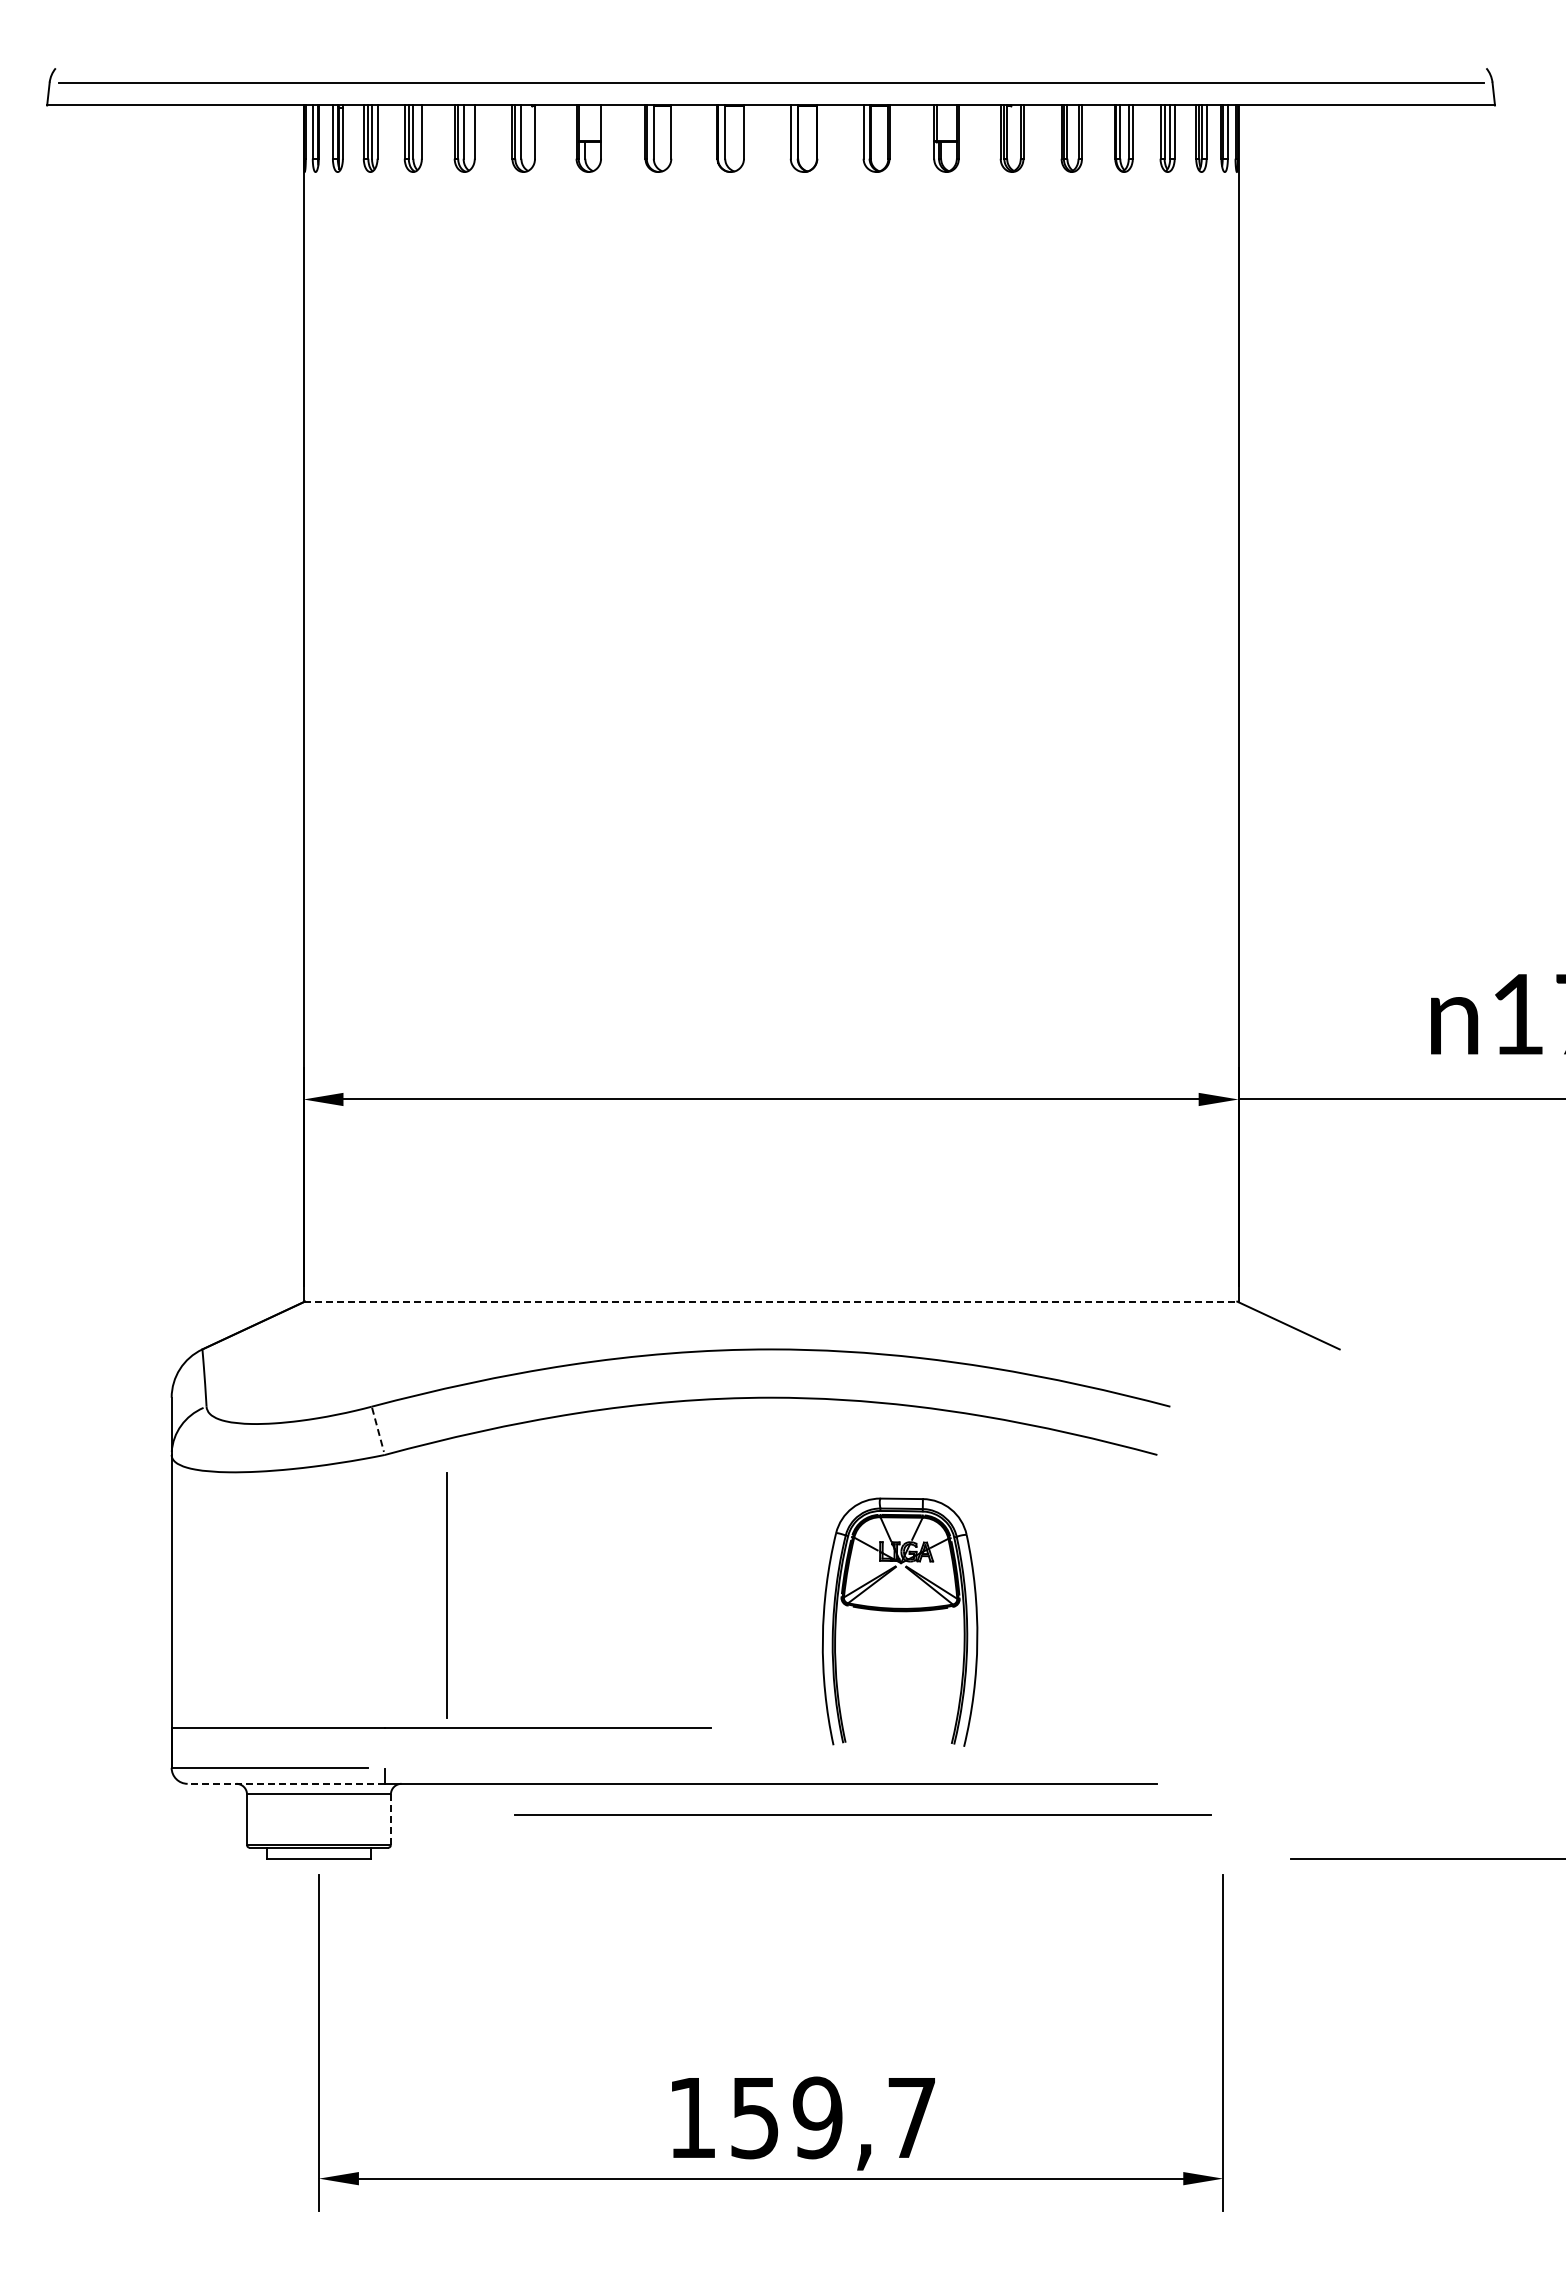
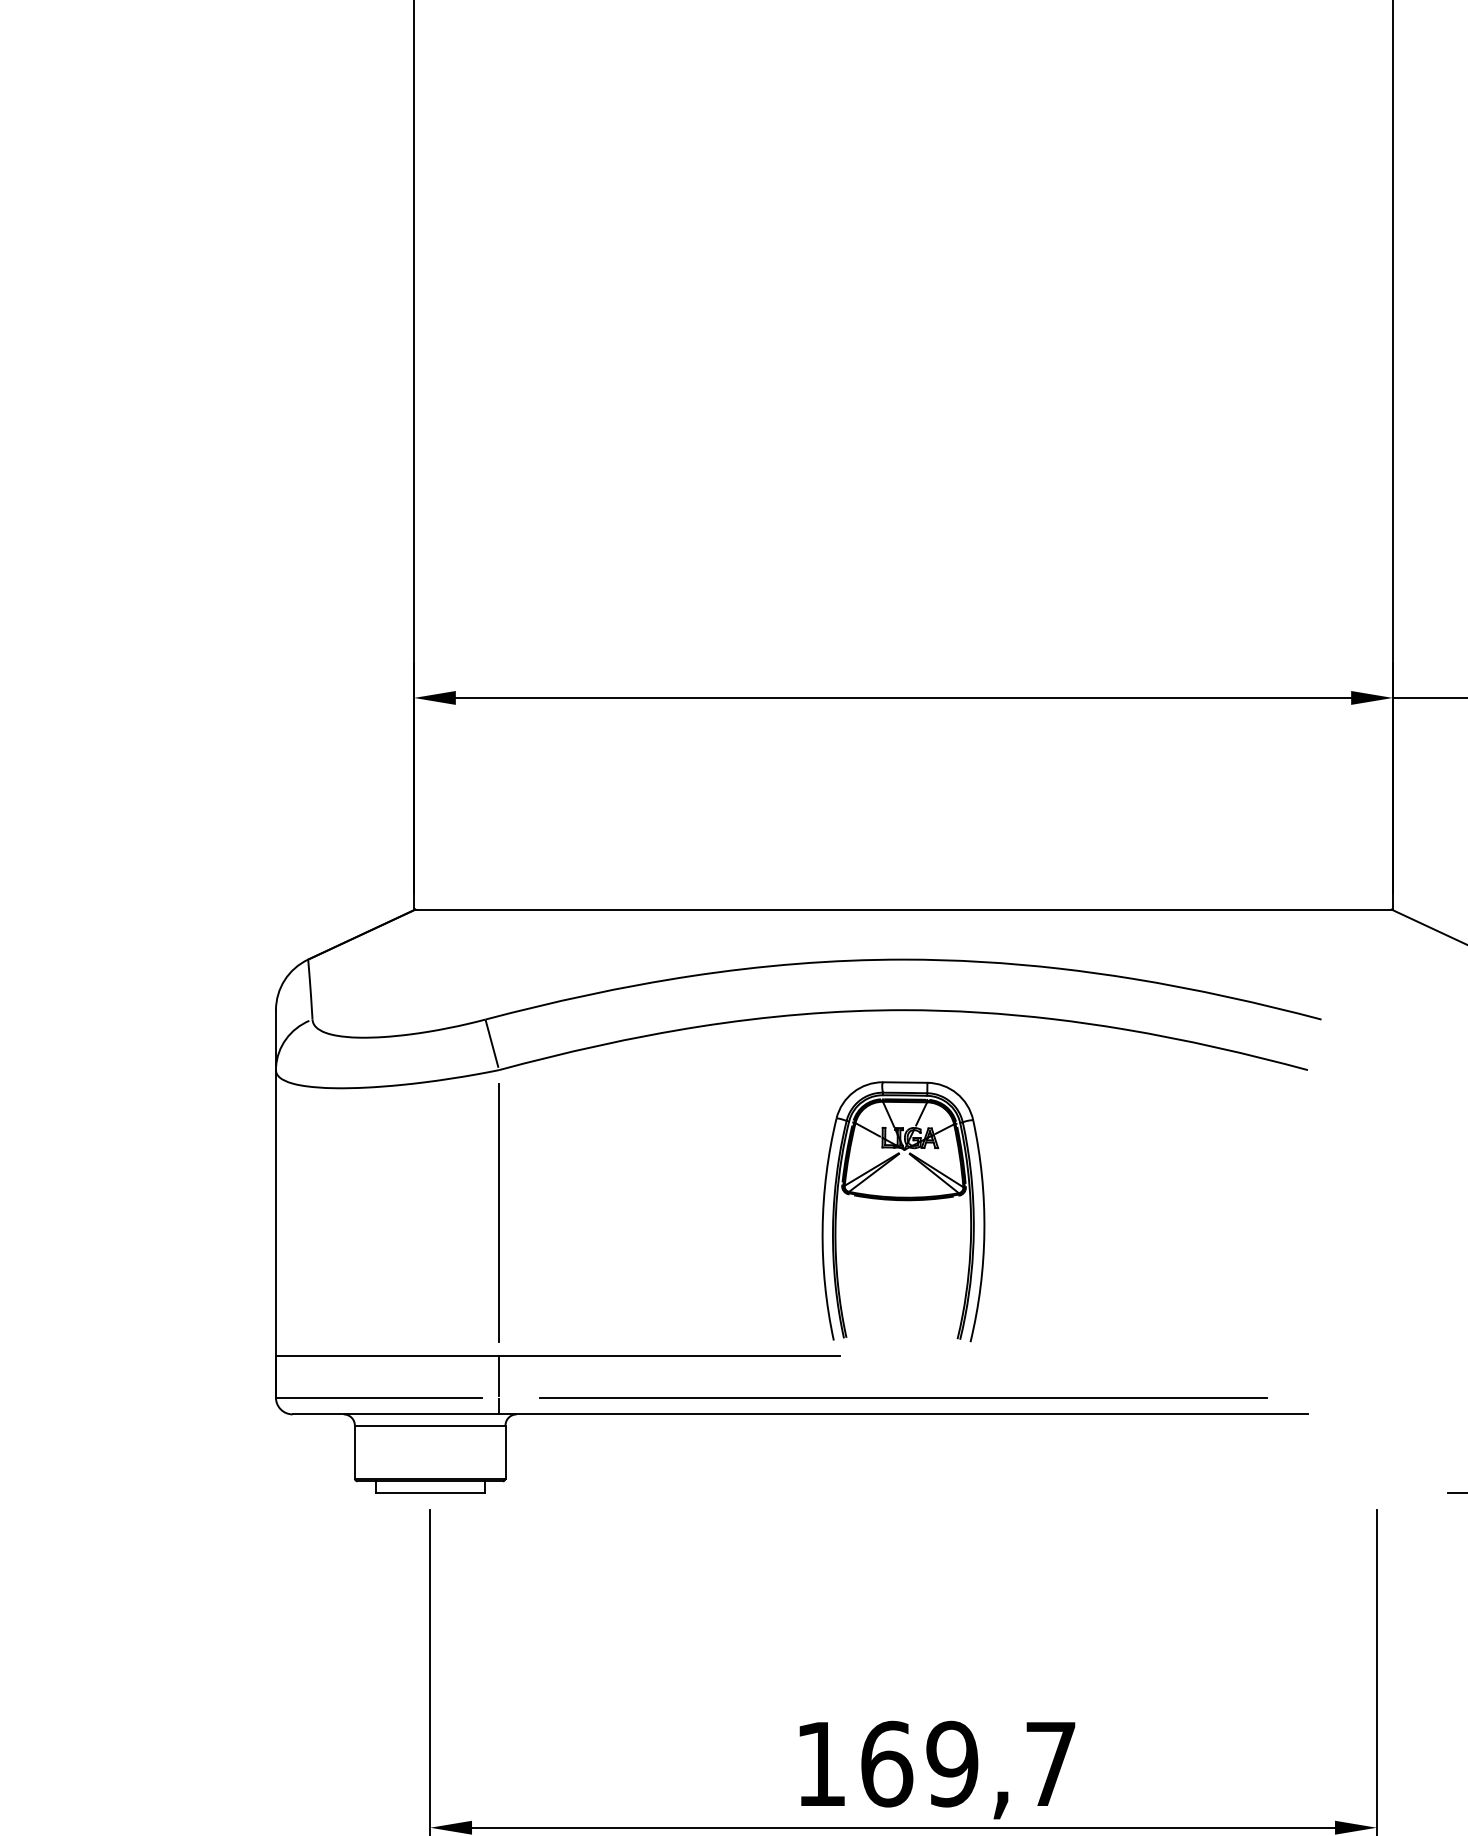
line: (771, 1301) -> (903, 909), dashed -> solid
line: (378, 1429) -> (492, 1043), dashed -> solid
line: (446, 1595) -> (498, 1213), moved
part: (899, 1612) -> (902, 1201), moved
line: (384, 1747) -> (498, 1376), added
line: (286, 1783) -> (396, 1414), dashed -> solid
line: (862, 1814) -> (902, 1397), moved
line: (390, 1820) -> (505, 1452), dashed -> solid
text: (755, 2117) -> (887, 1763), 159,7 -> 169,7

